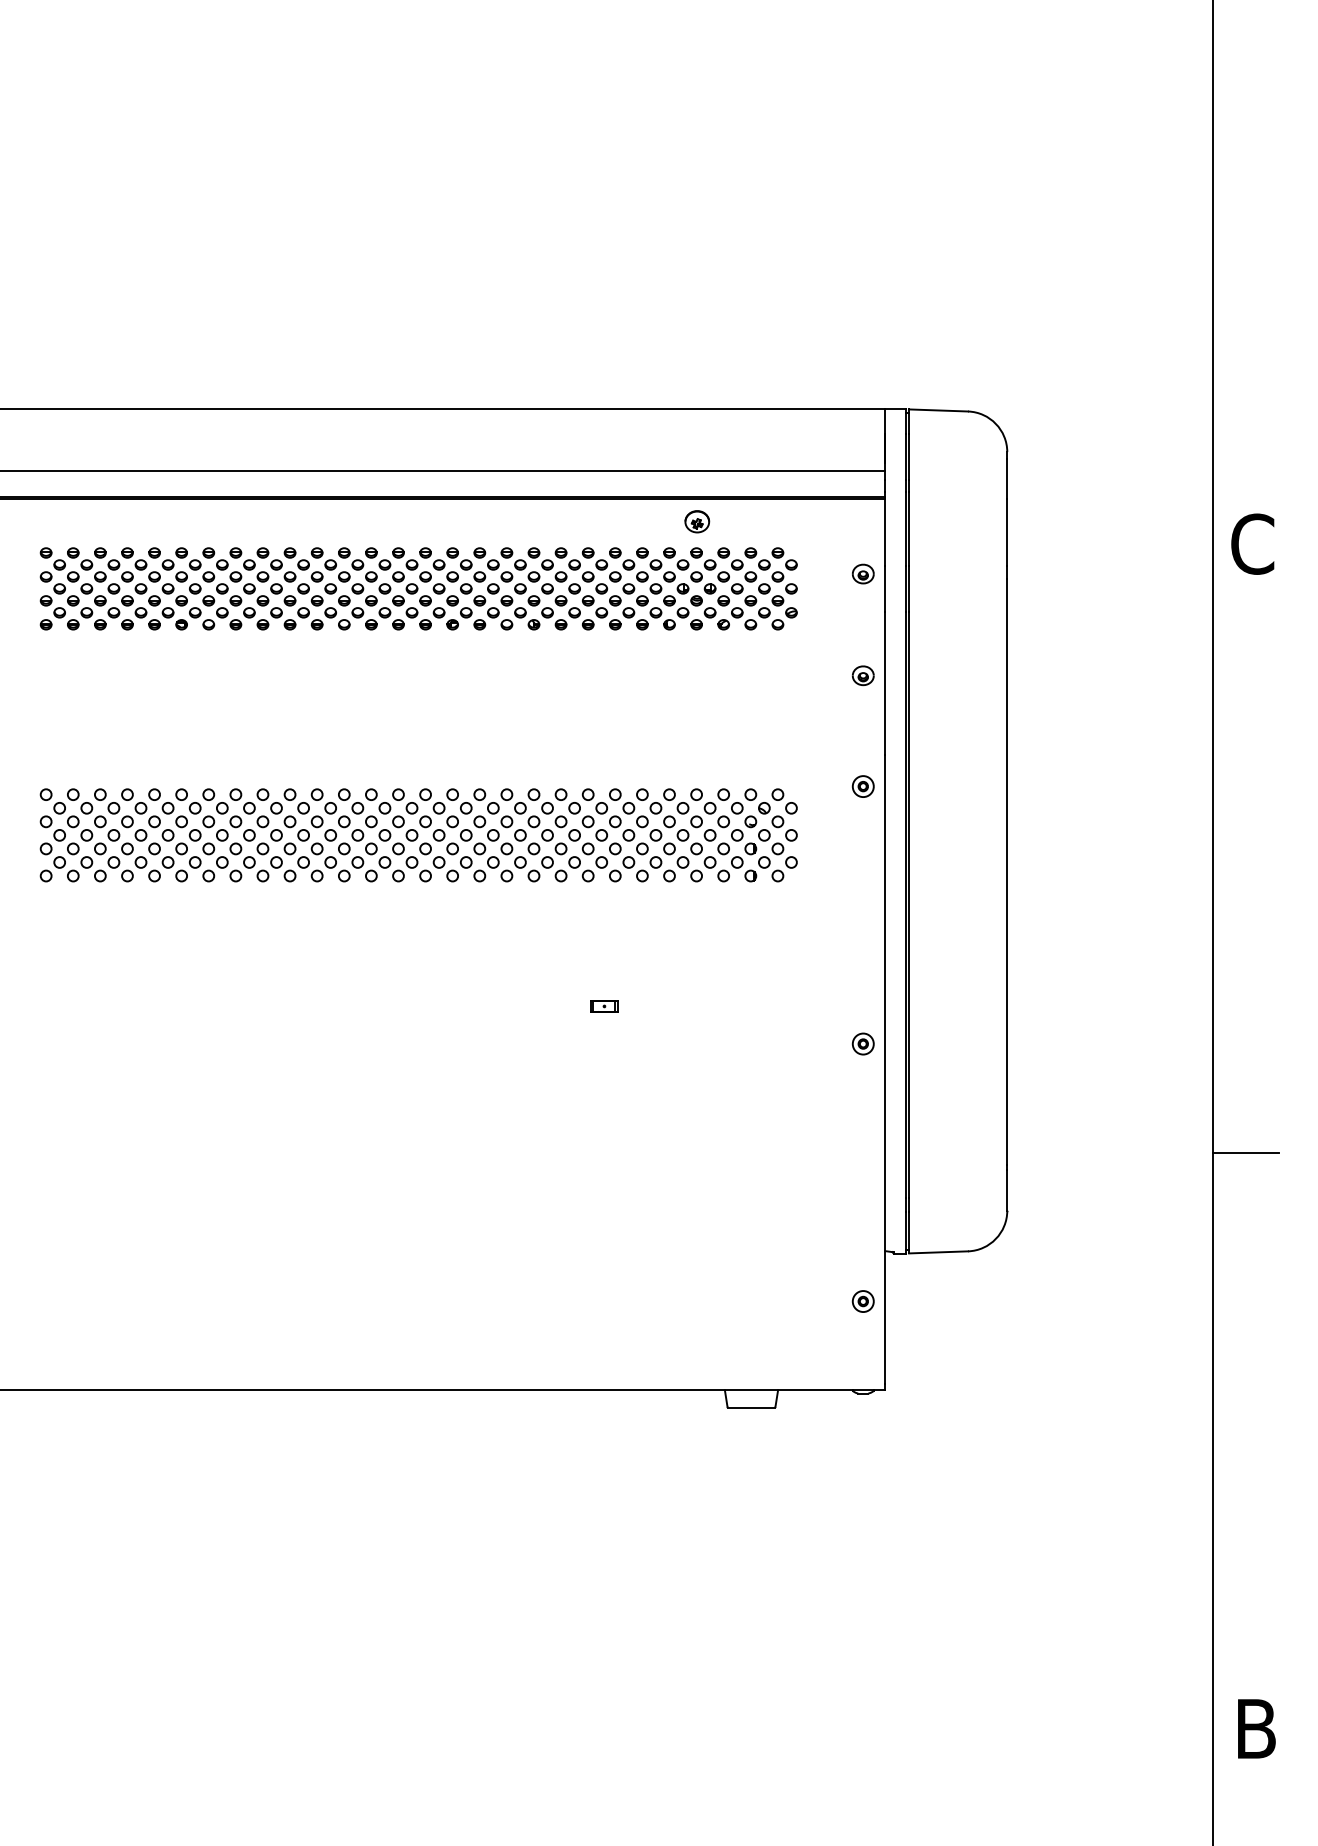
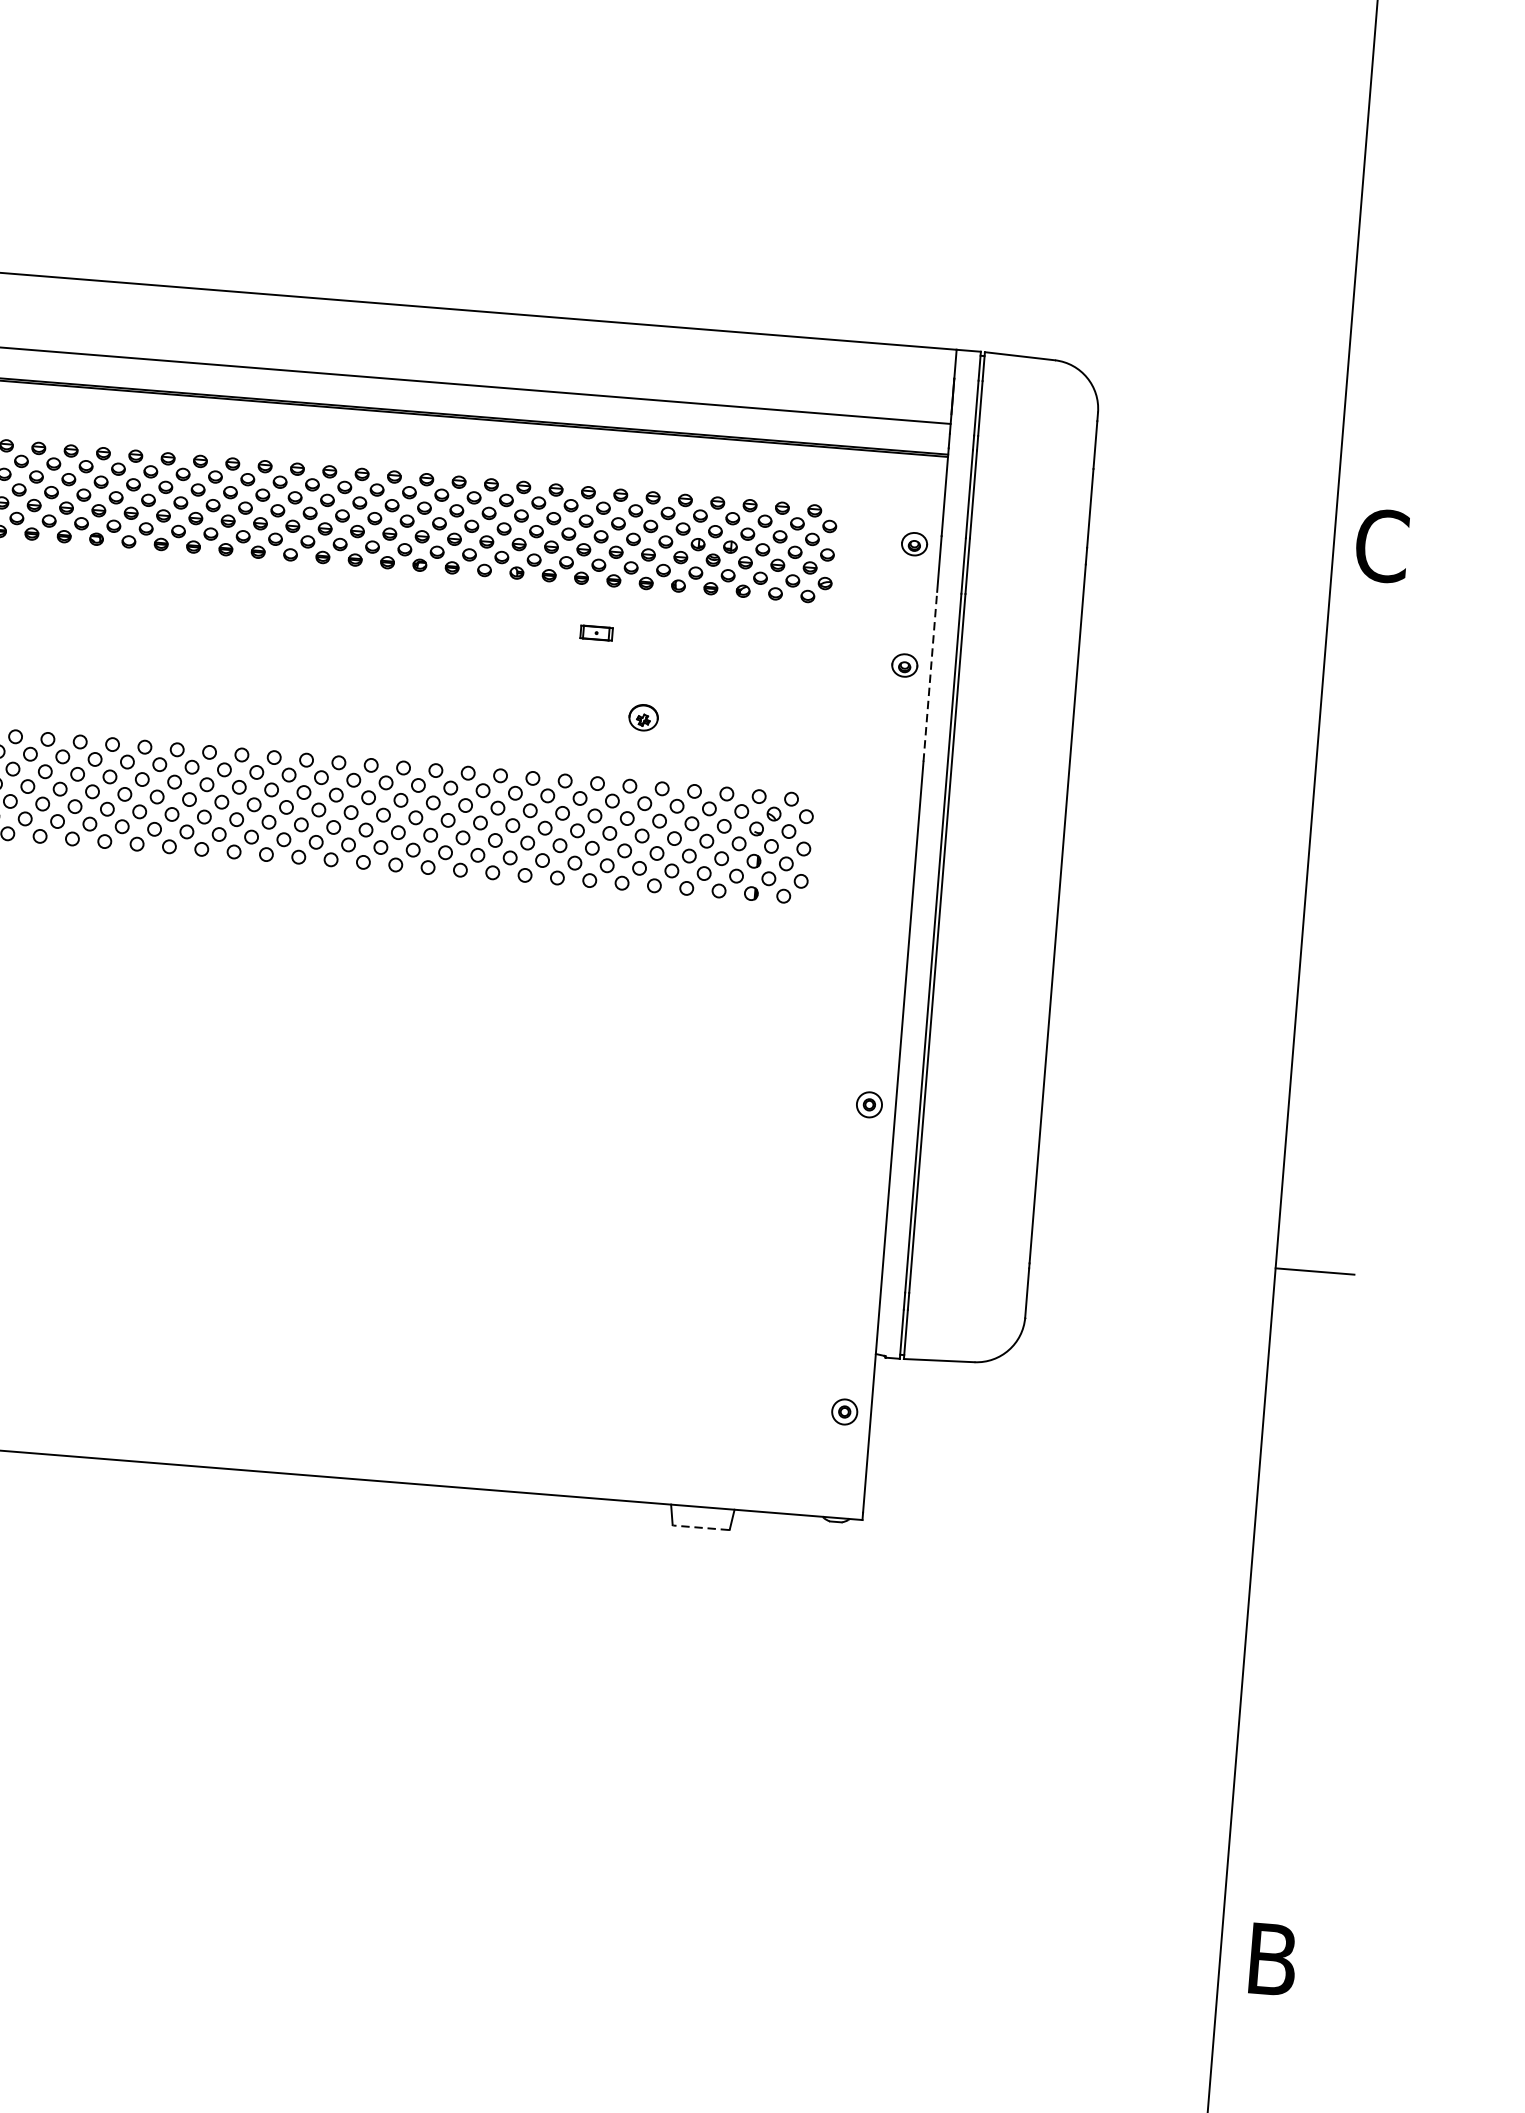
part: (697, 521) -> (643, 717), moved
line: (885, 682) -> (930, 675), solid -> dashed
part: (862, 786) -> (893, 797), removed
part: (604, 1006) -> (596, 633), moved
line: (751, 1407) -> (701, 1527), solid -> dashed

